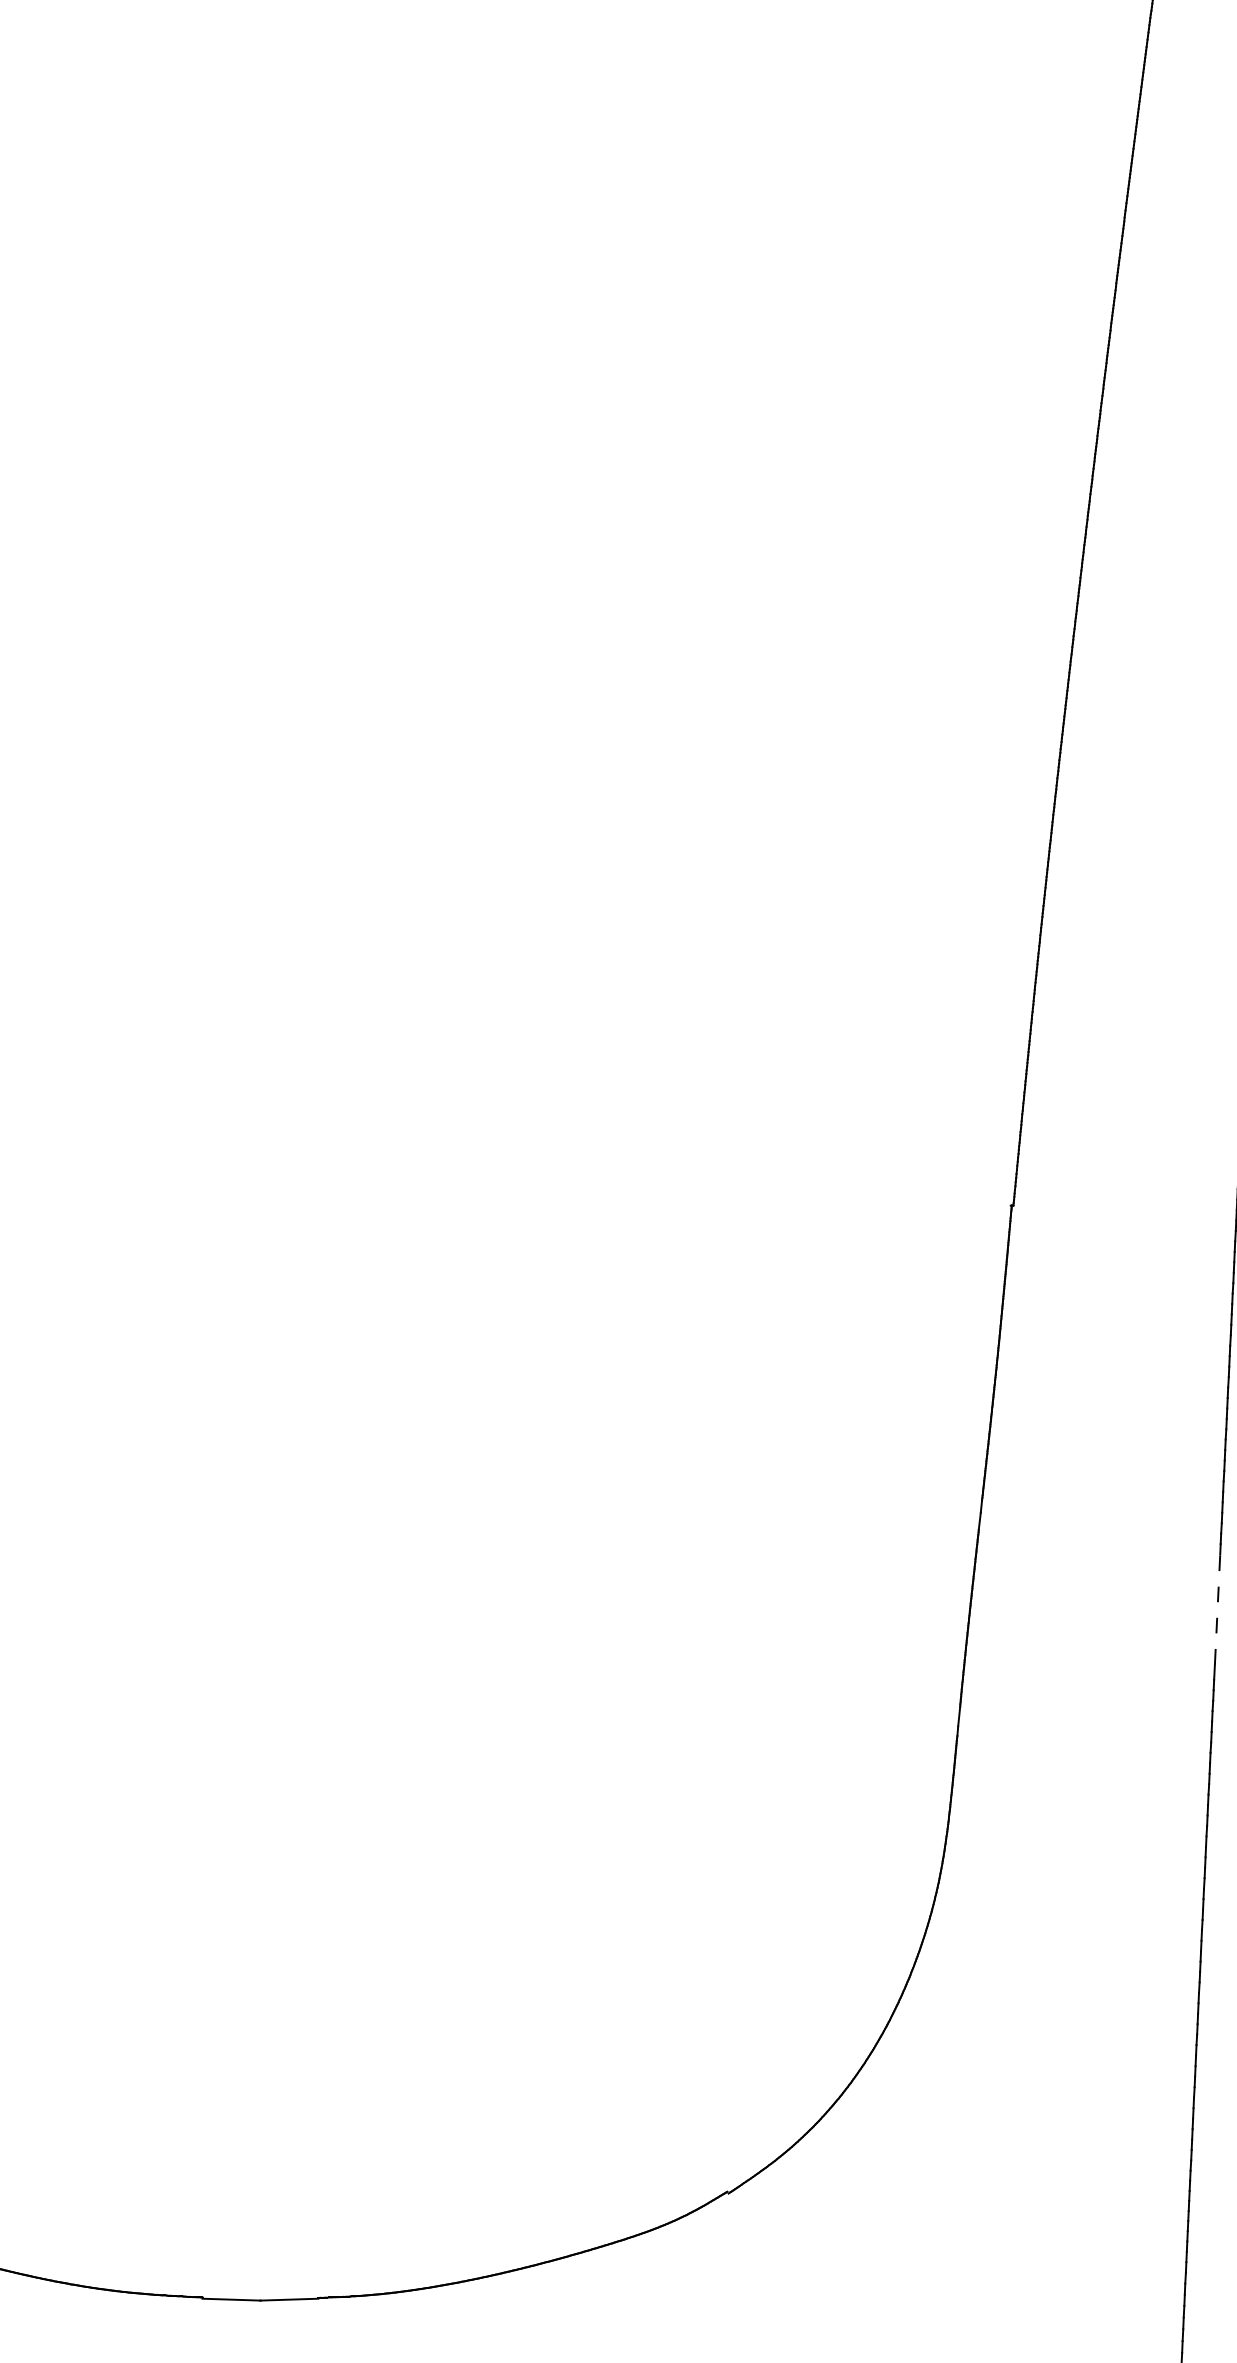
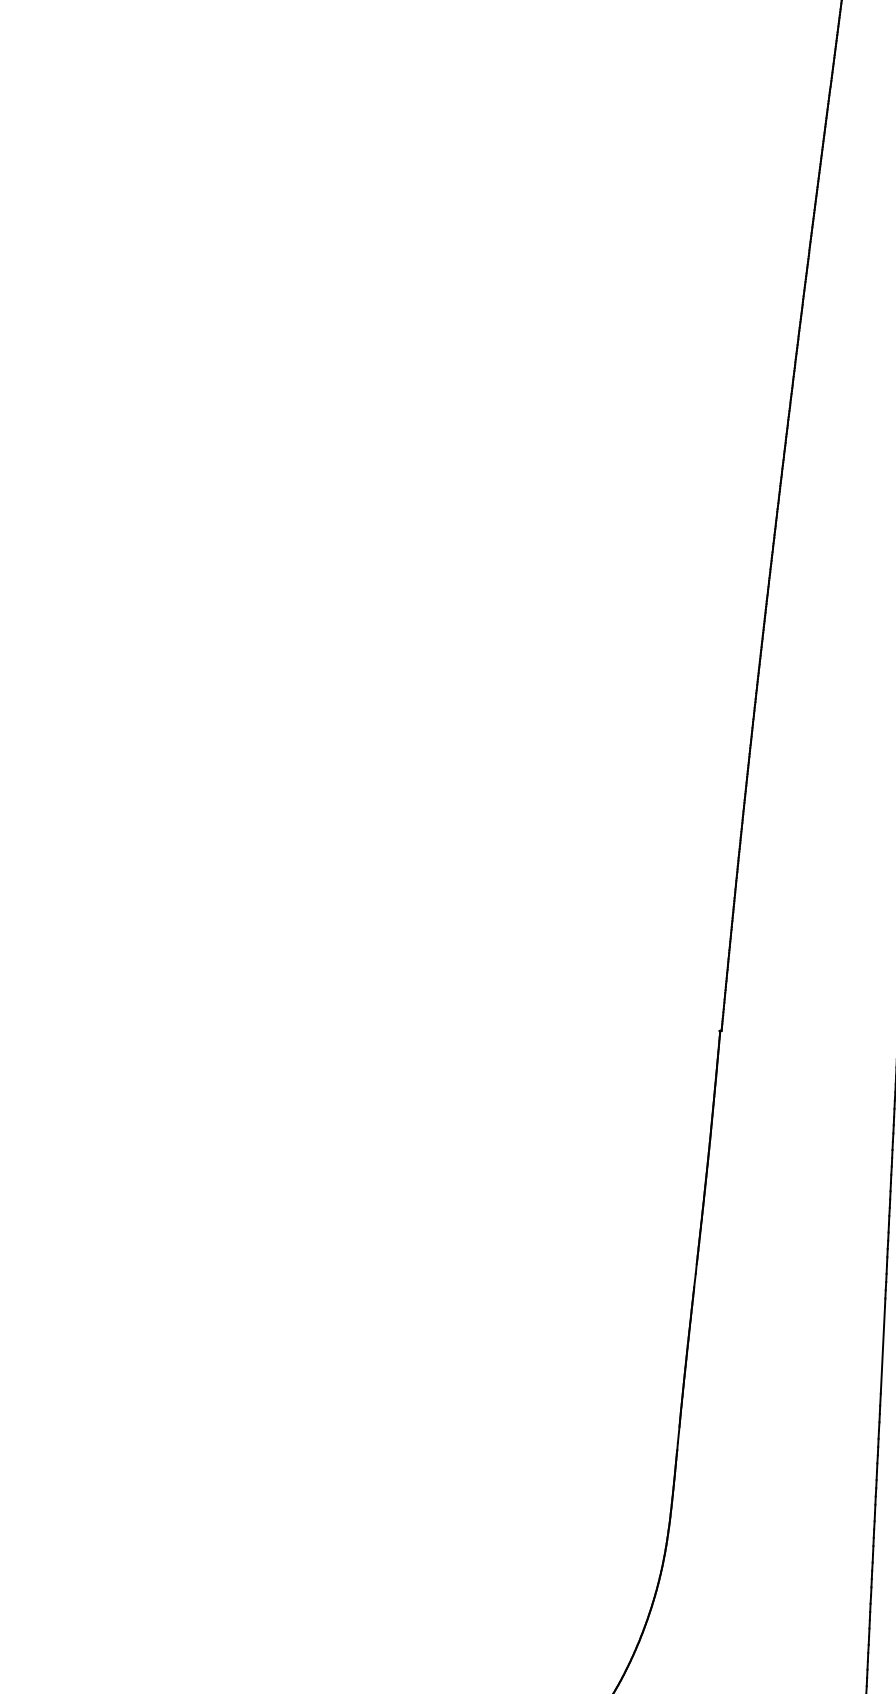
line: (1217, 1609) -> (882, 1350), dashed -> solid

